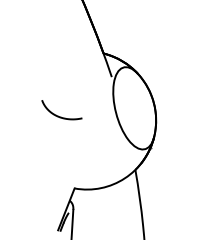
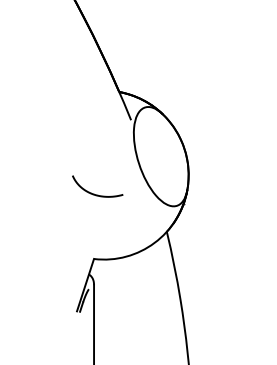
curve: (58, 115) -> (94, 193), moved

